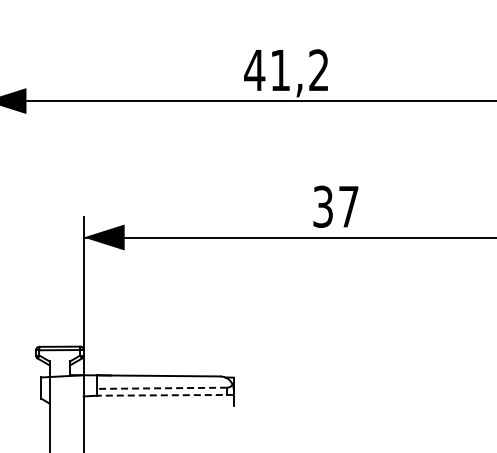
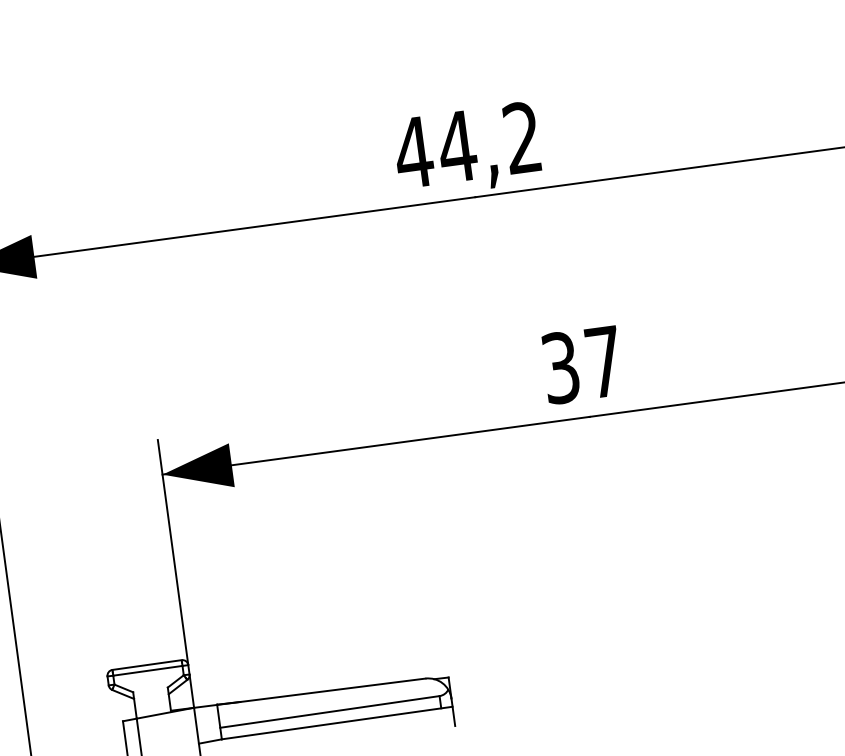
text: (280, 70) -> (457, 146), 41,2 -> 44,2
line: (162, 388) -> (330, 712), dashed -> solid
line: (165, 395) -> (337, 723), dashed -> solid

